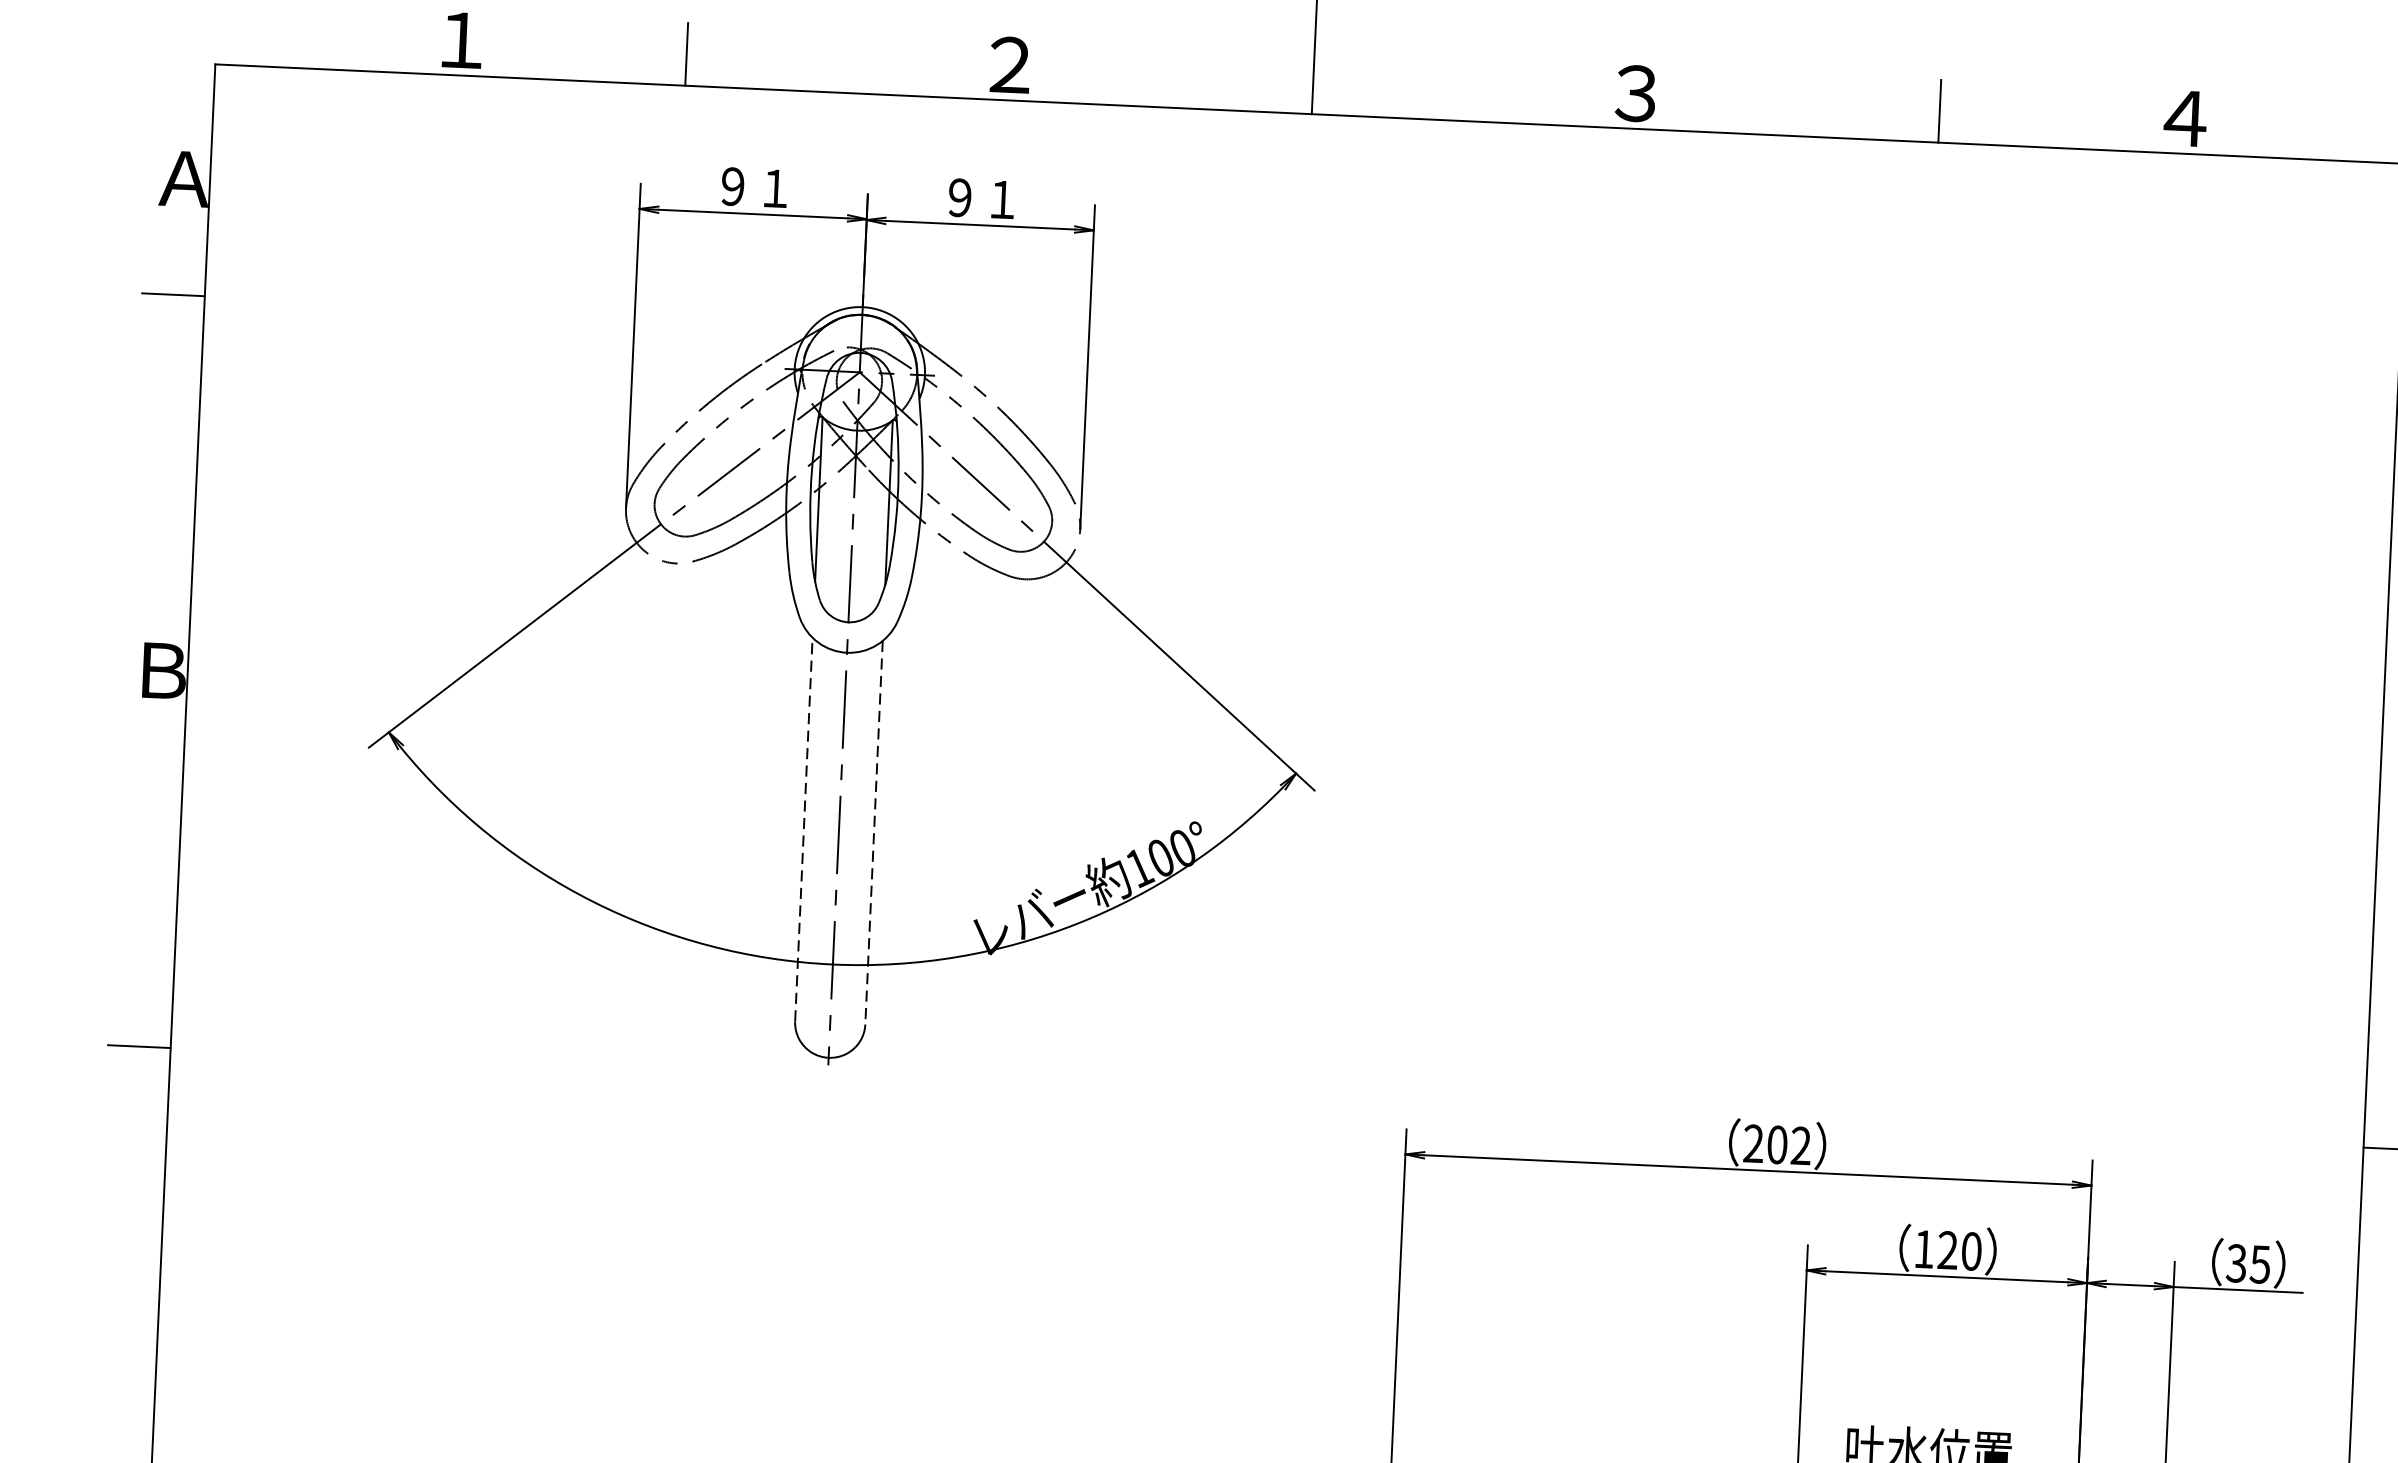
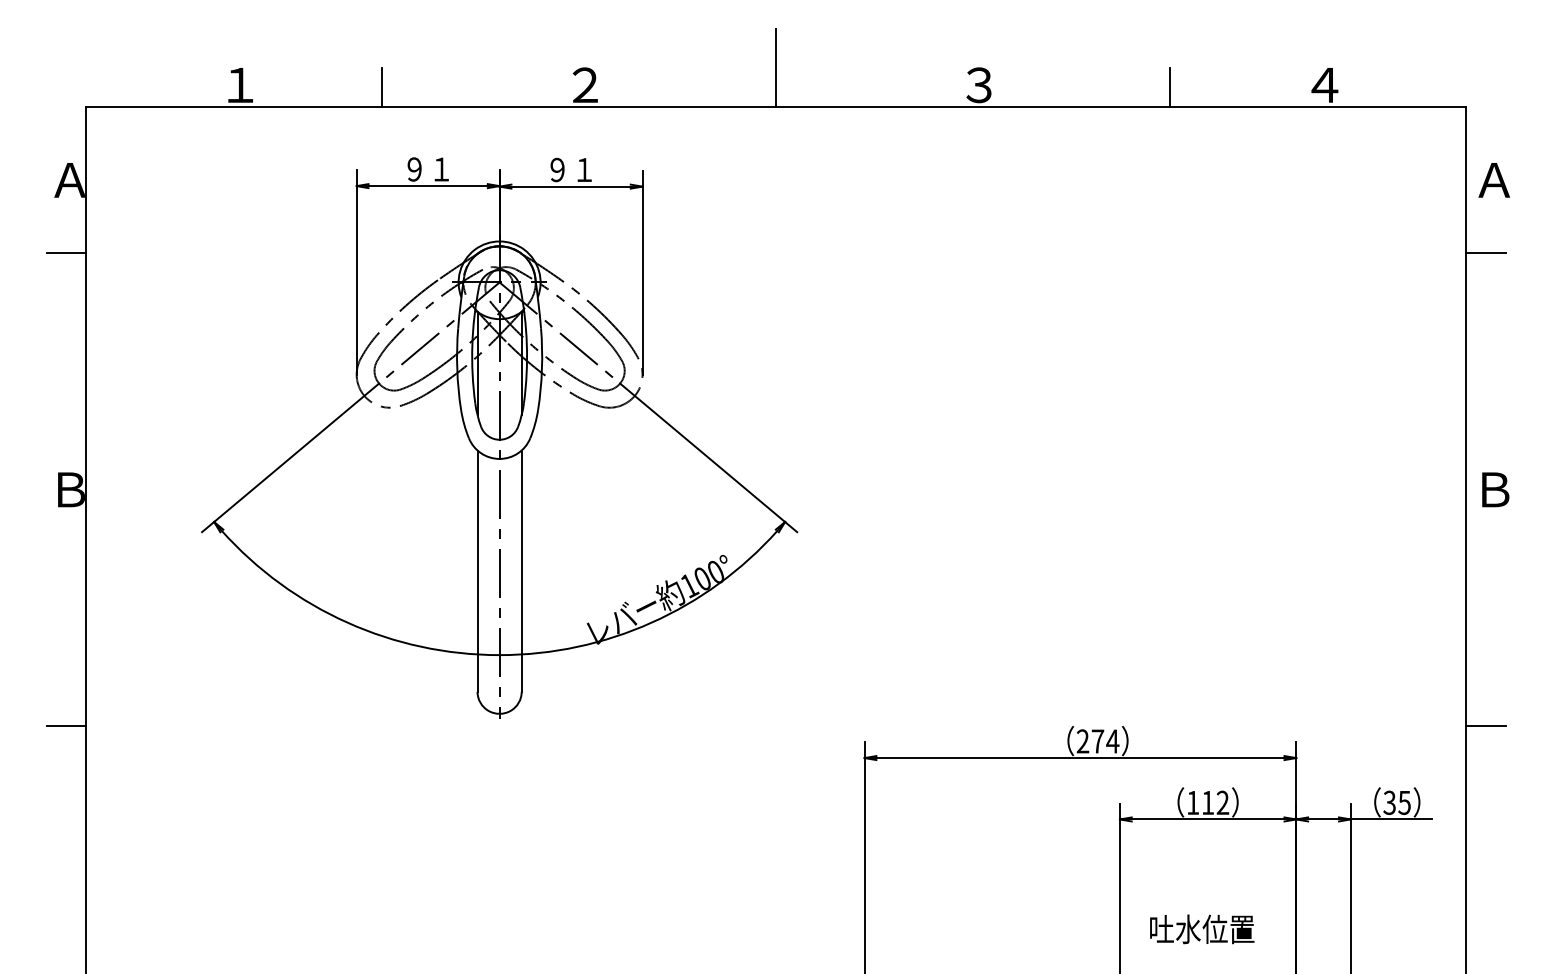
line: (803, 830) -> (477, 571), dashed -> solid
line: (873, 833) -> (521, 571), dashed -> solid
text: (1789, 1145) -> (1105, 741), 202 -> 274
text: (1959, 1250) -> (1215, 802), 120 -> 112

